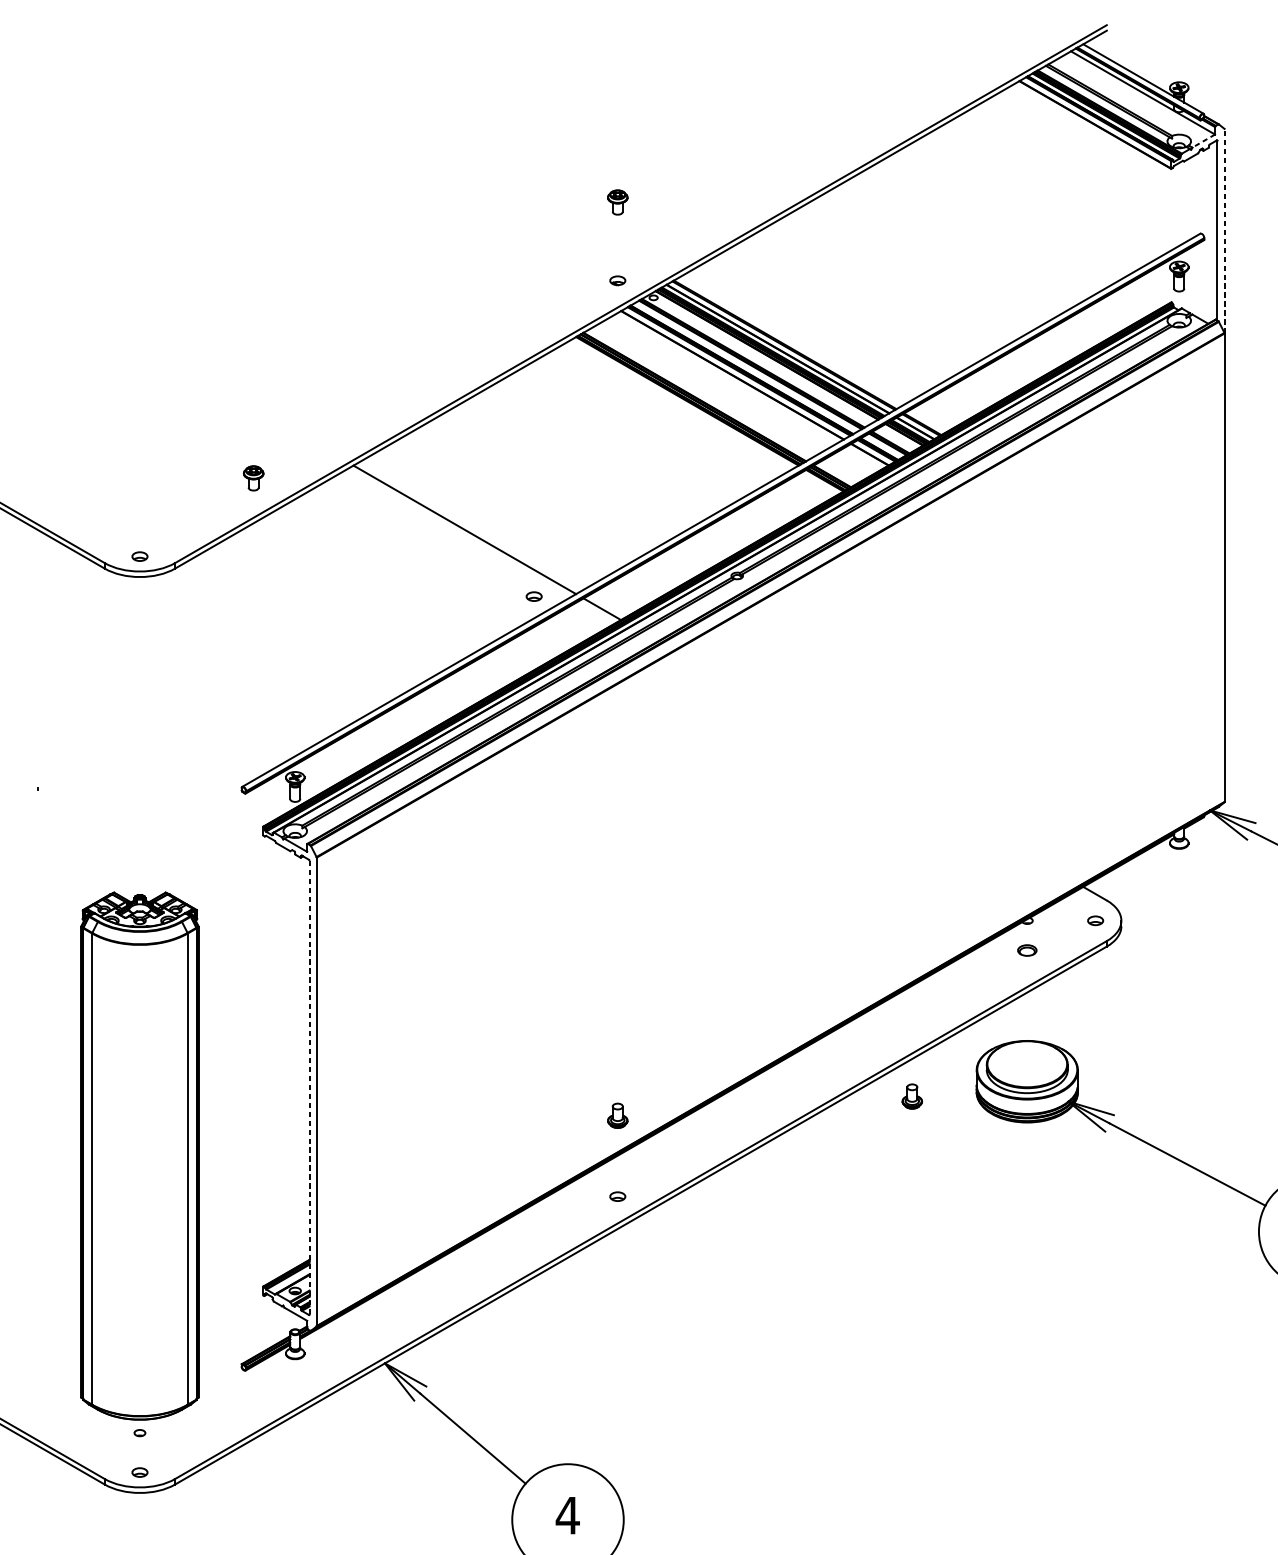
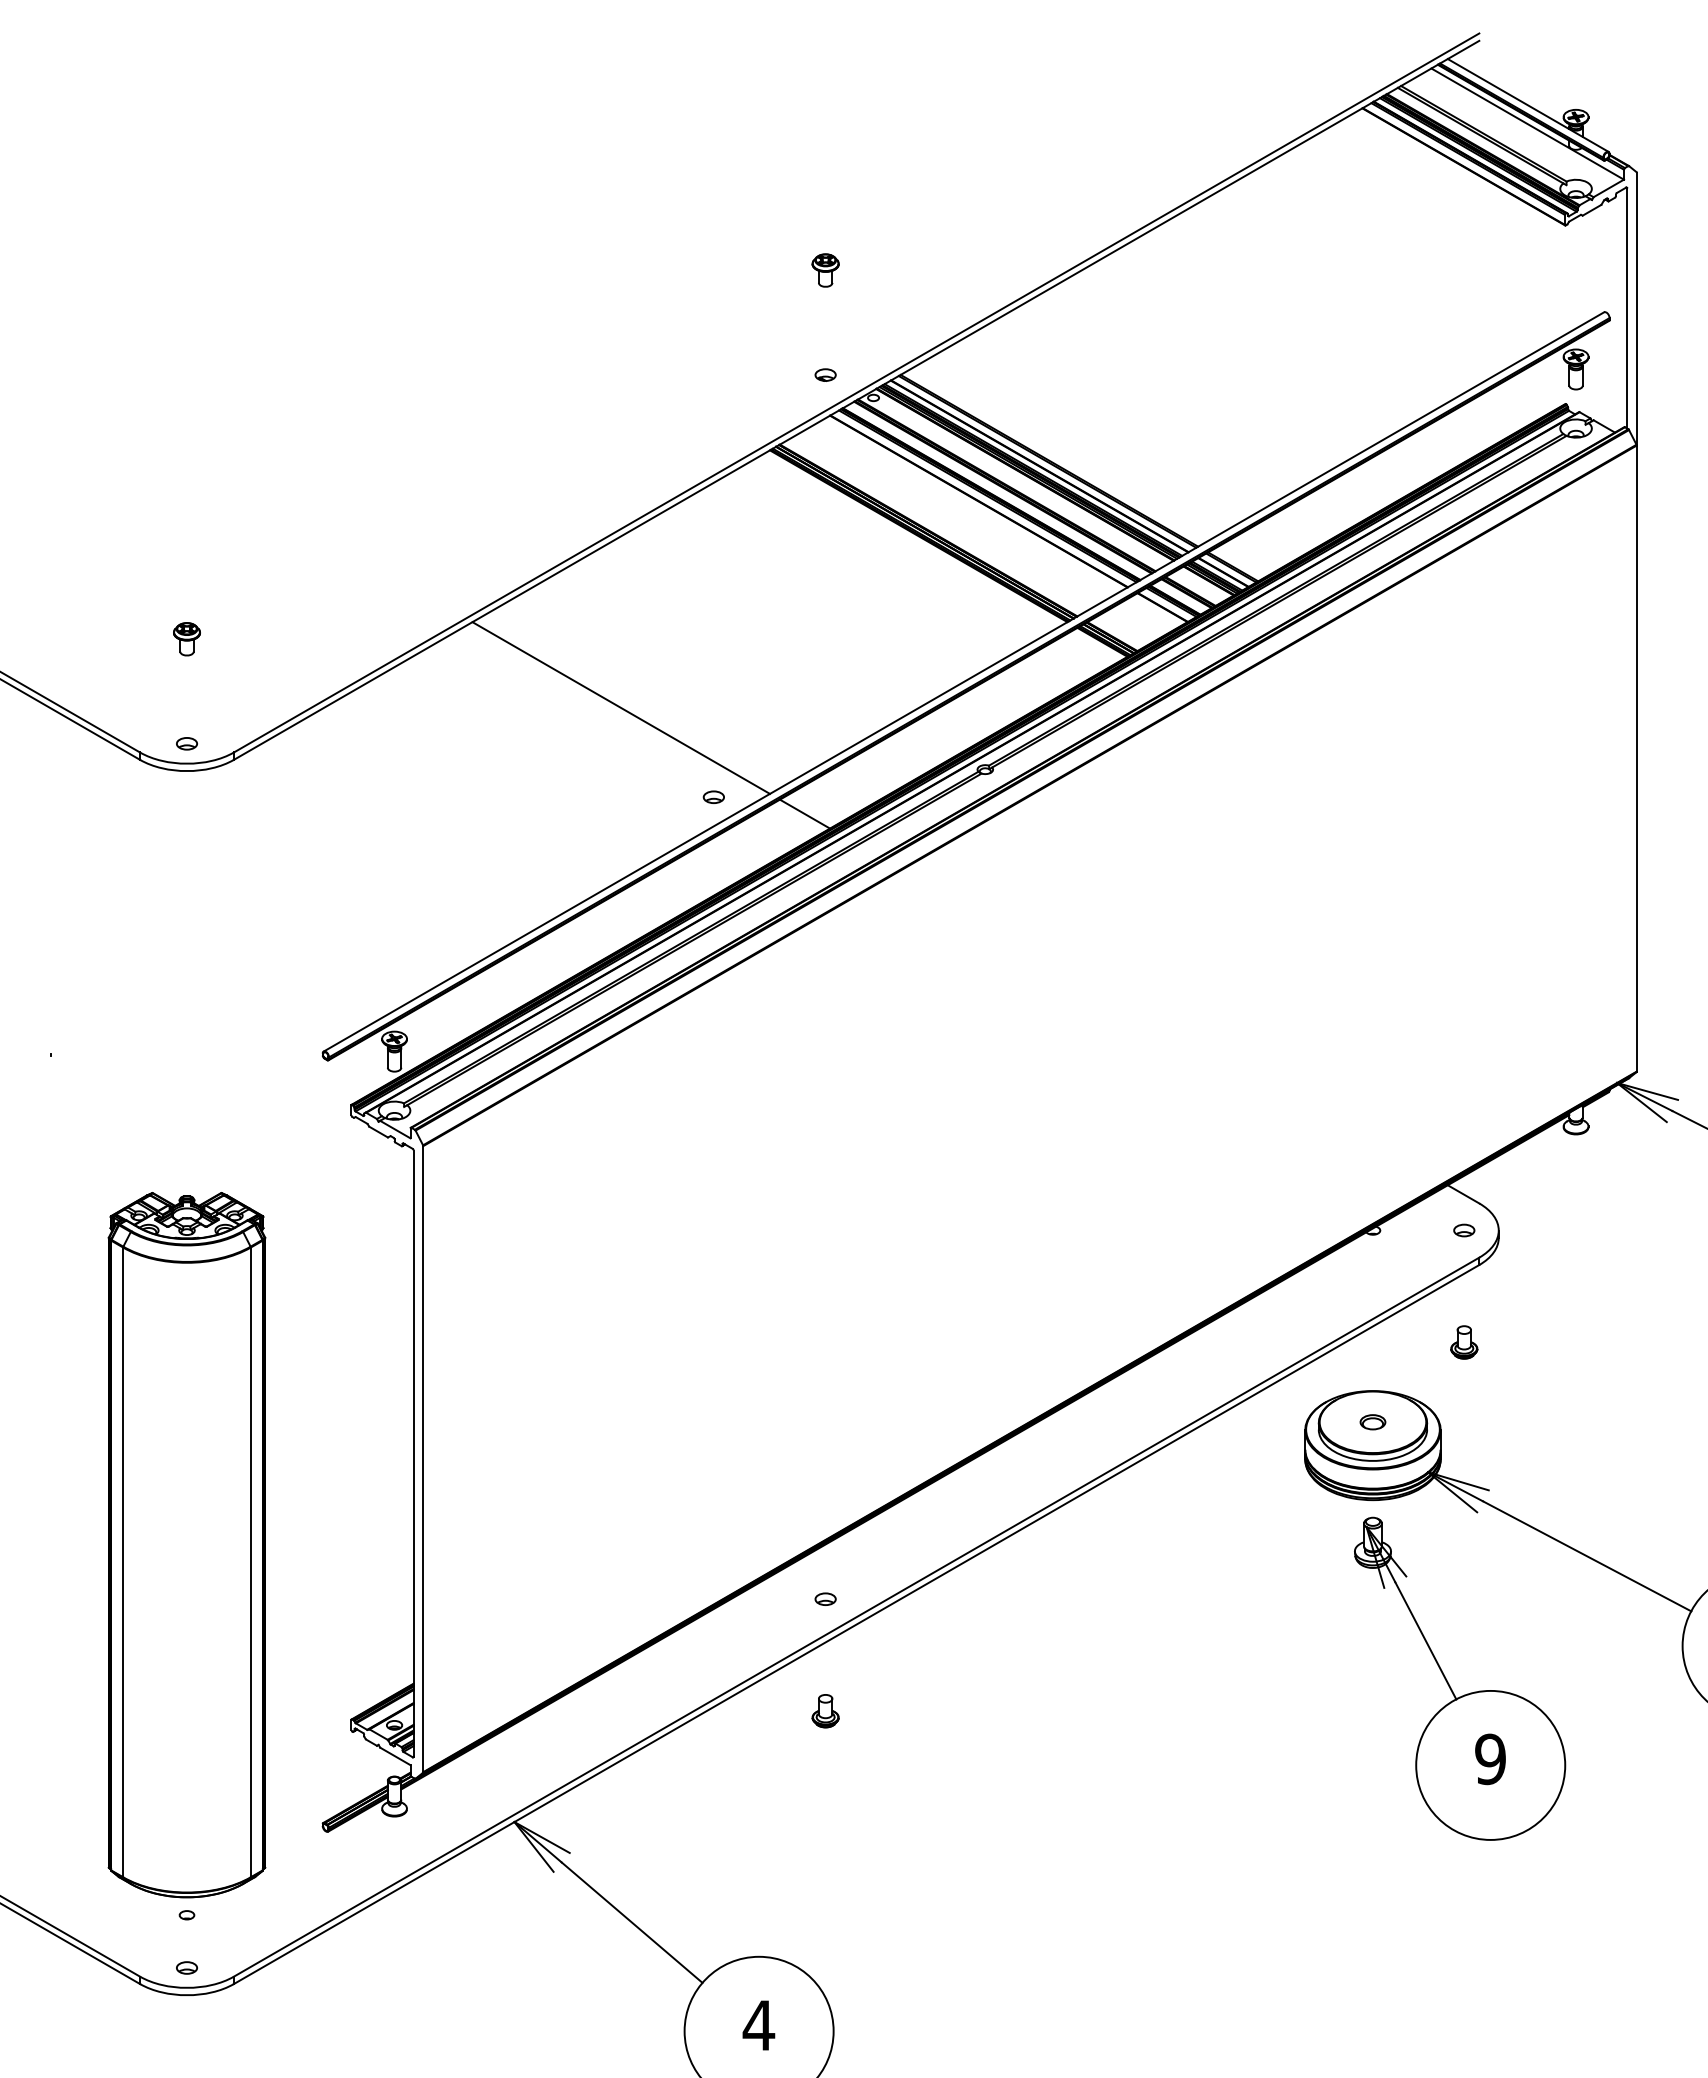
line: (1203, 141) -> (1608, 188), dashed -> solid
line: (1224, 230) -> (1636, 308), dashed -> solid
part: (253, 478) -> (186, 639), moved
part: (1026, 950) -> (1372, 1422), moved
line: (309, 1088) -> (413, 1454), dashed -> solid
part: (912, 1096) -> (1464, 1342), moved
part: (617, 1116) -> (825, 1711), moved
part: (1084, 1259) -> (1449, 1683), added

